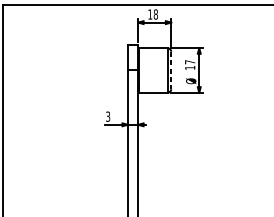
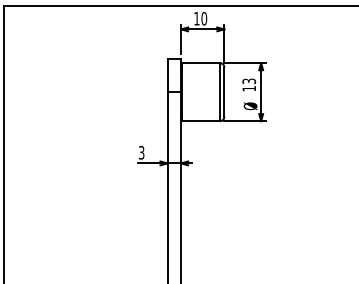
text: (156, 14) -> (204, 18), 18 -> 10
text: (190, 62) -> (249, 81), 17 -> 13
line: (171, 70) -> (224, 92), dashed -> solid

